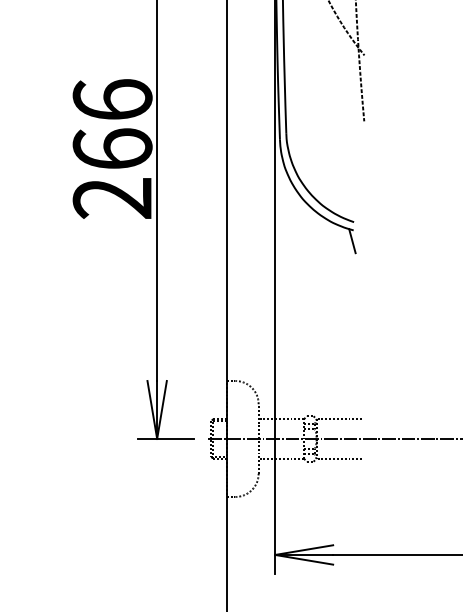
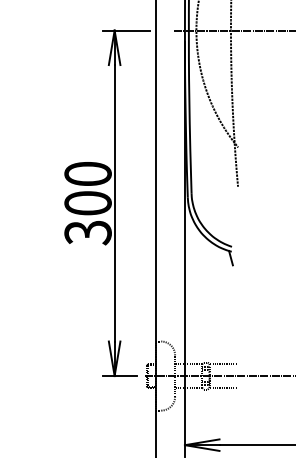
text: (111, 149) -> (87, 203), 266 -> 300

